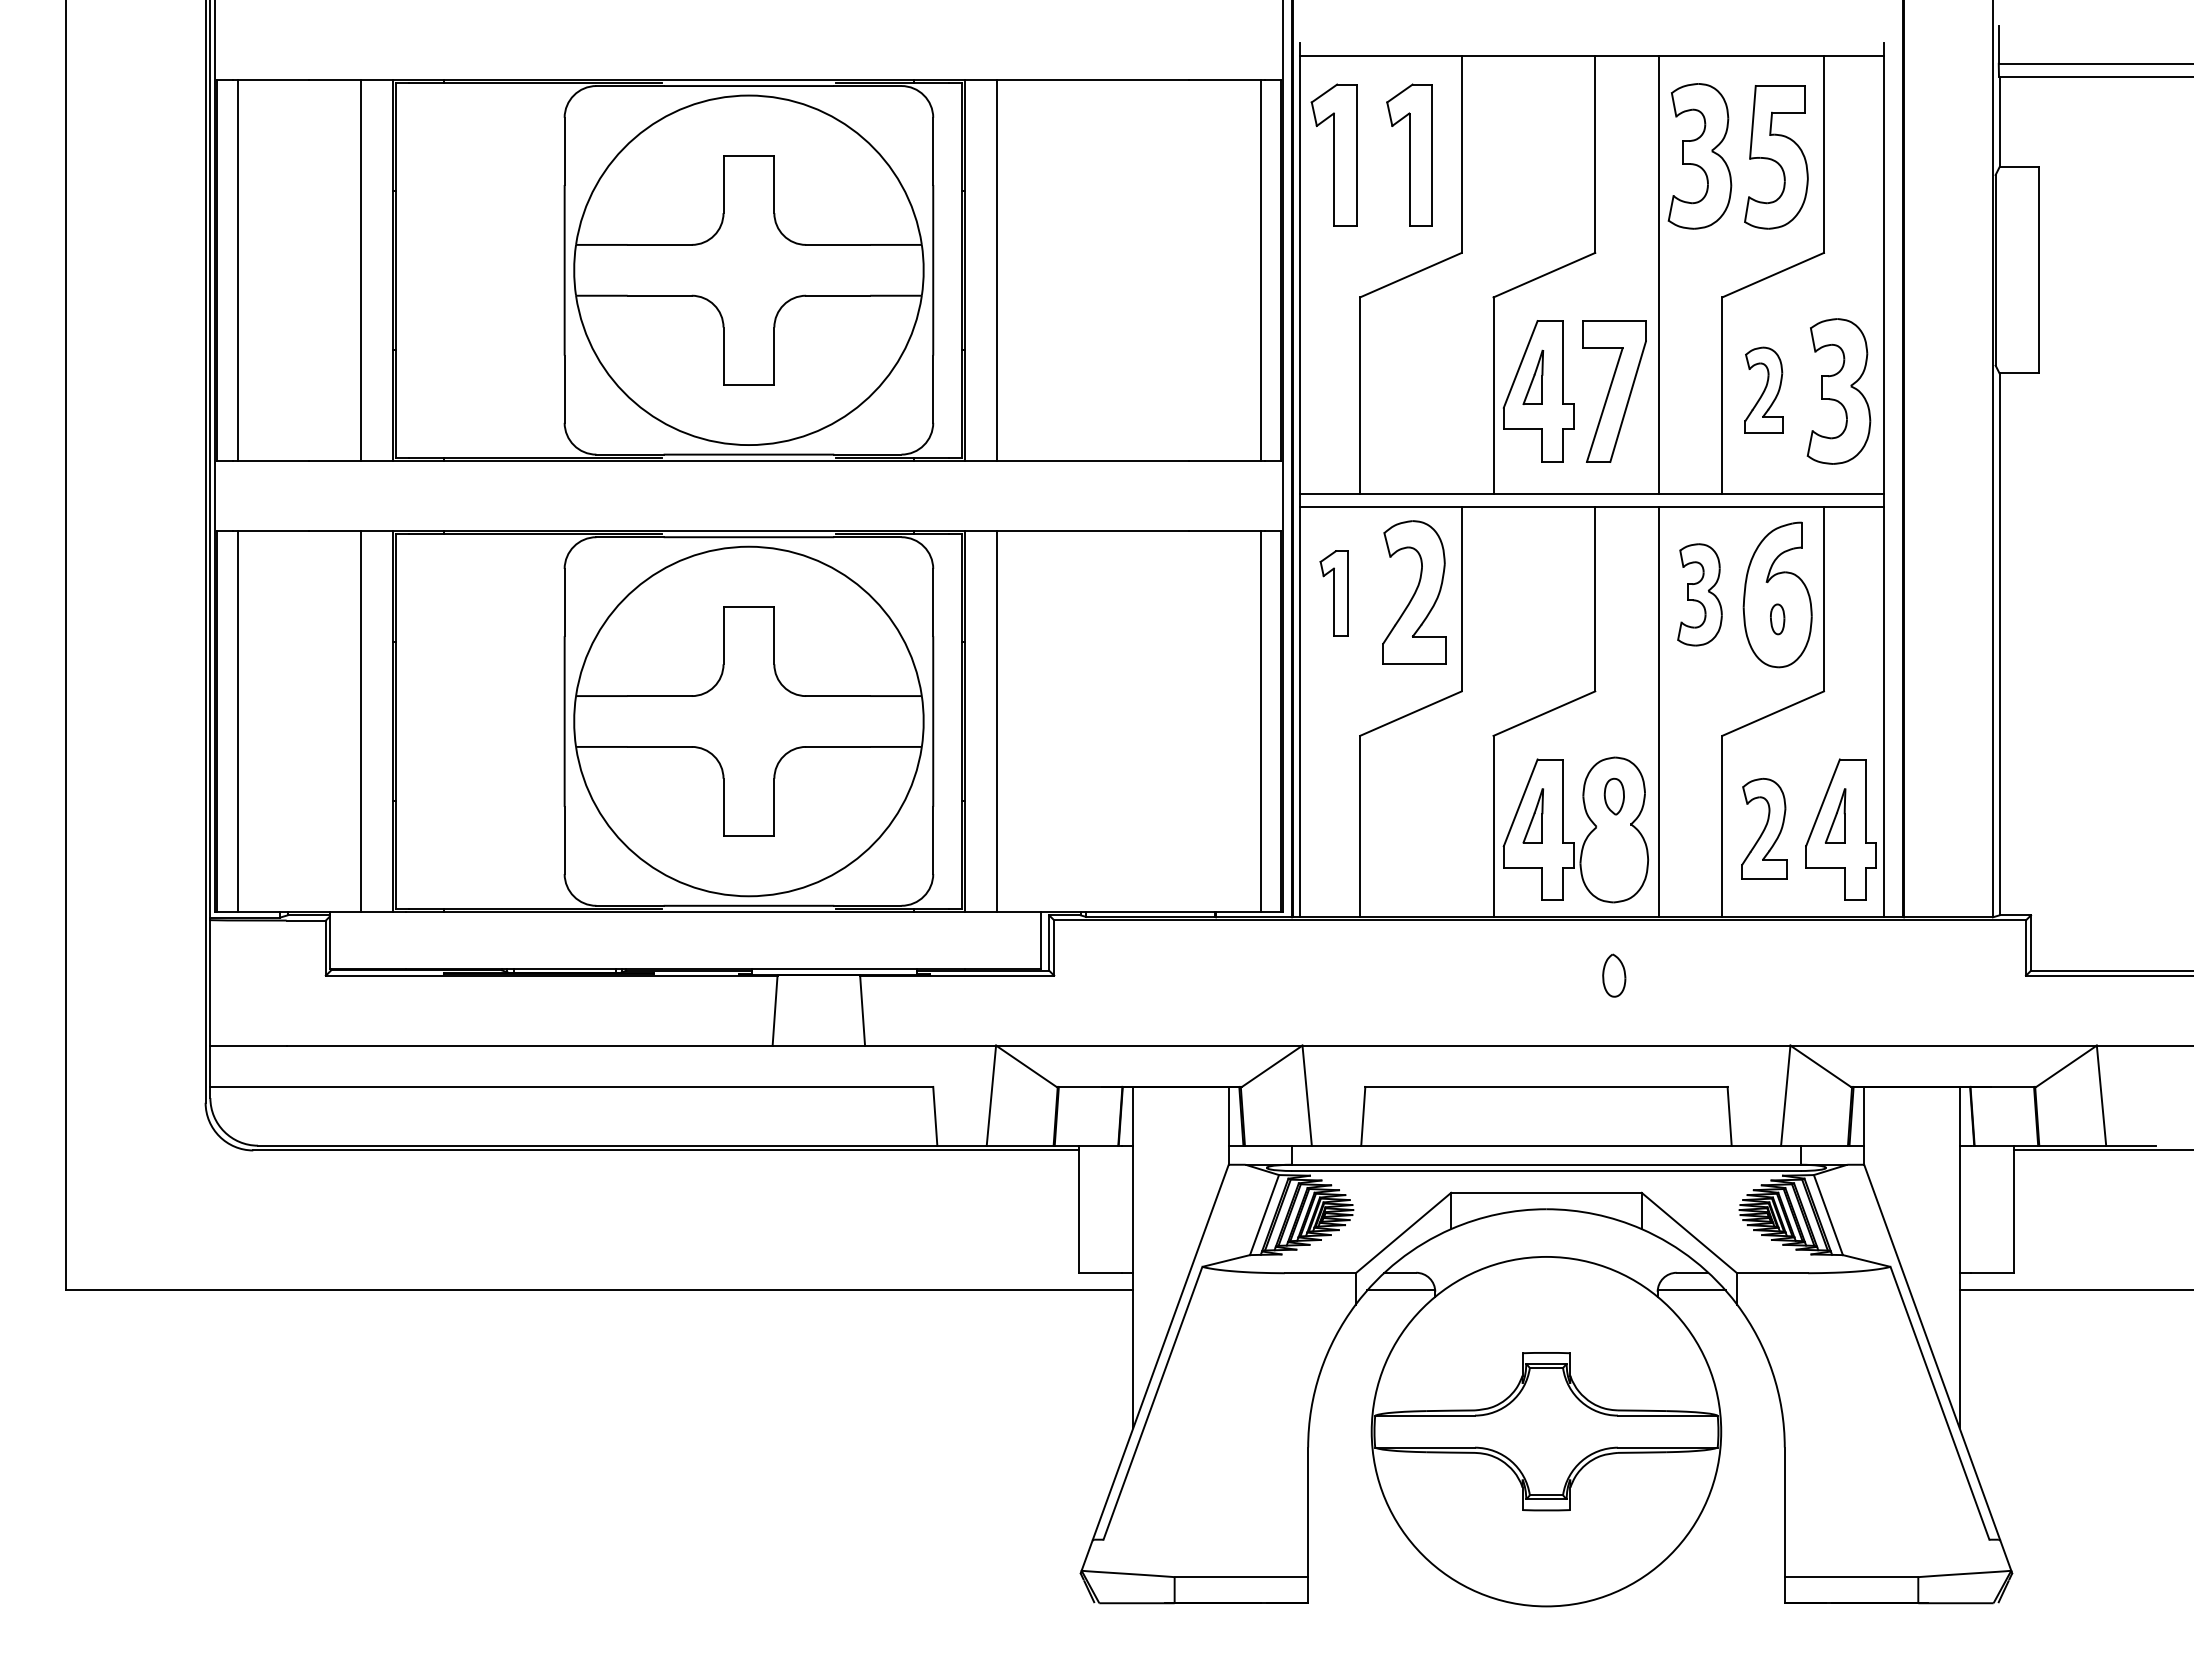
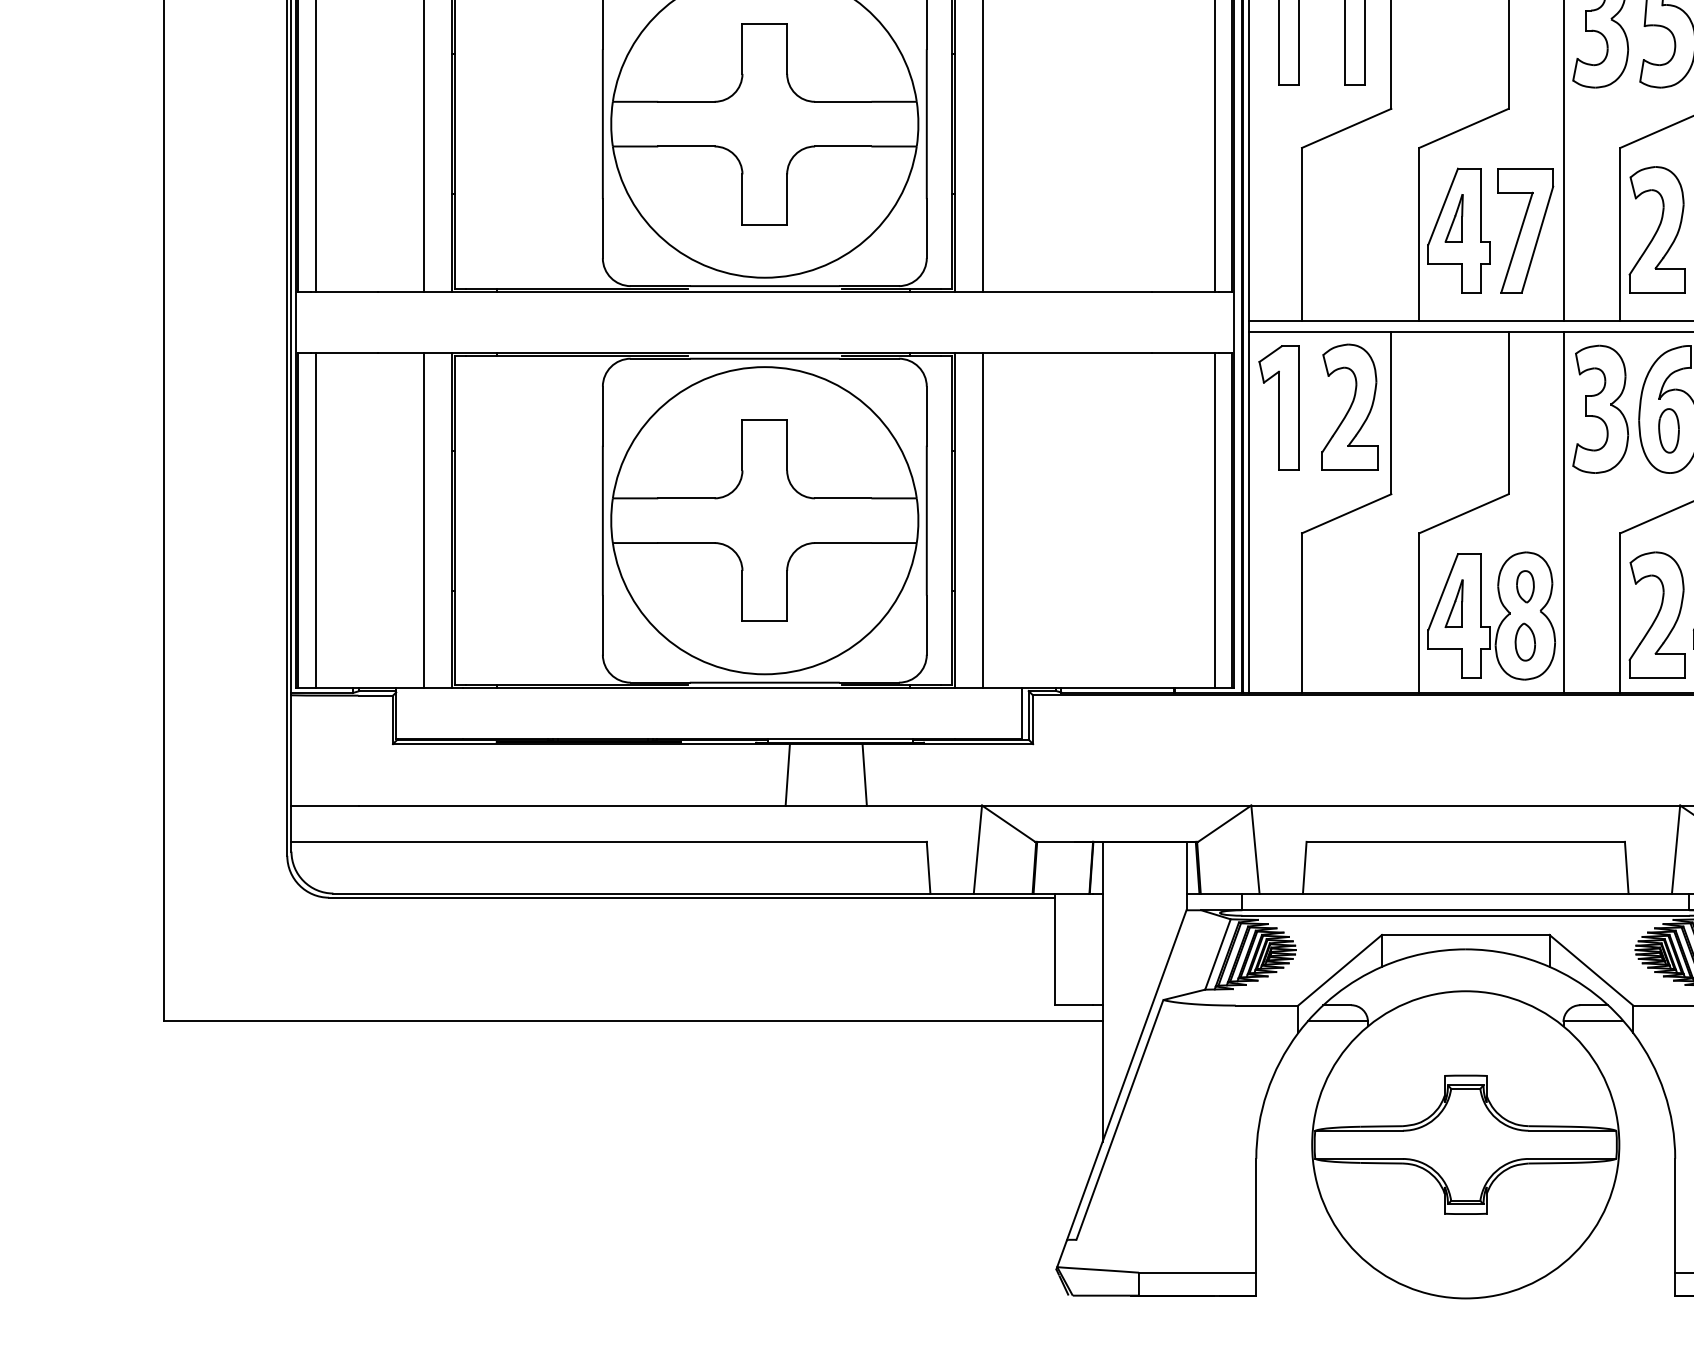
part: (1763, 390) -> (1656, 229), size x1.67
part: (1333, 593) -> (1278, 408), size x1.67
part: (1699, 594) -> (1600, 409), size x1.43
part: (1777, 619) -> (1668, 431), size x1.67
part: (1764, 828) -> (1657, 614), size x1.43
part: (1614, 975) -> (1525, 641), moved

